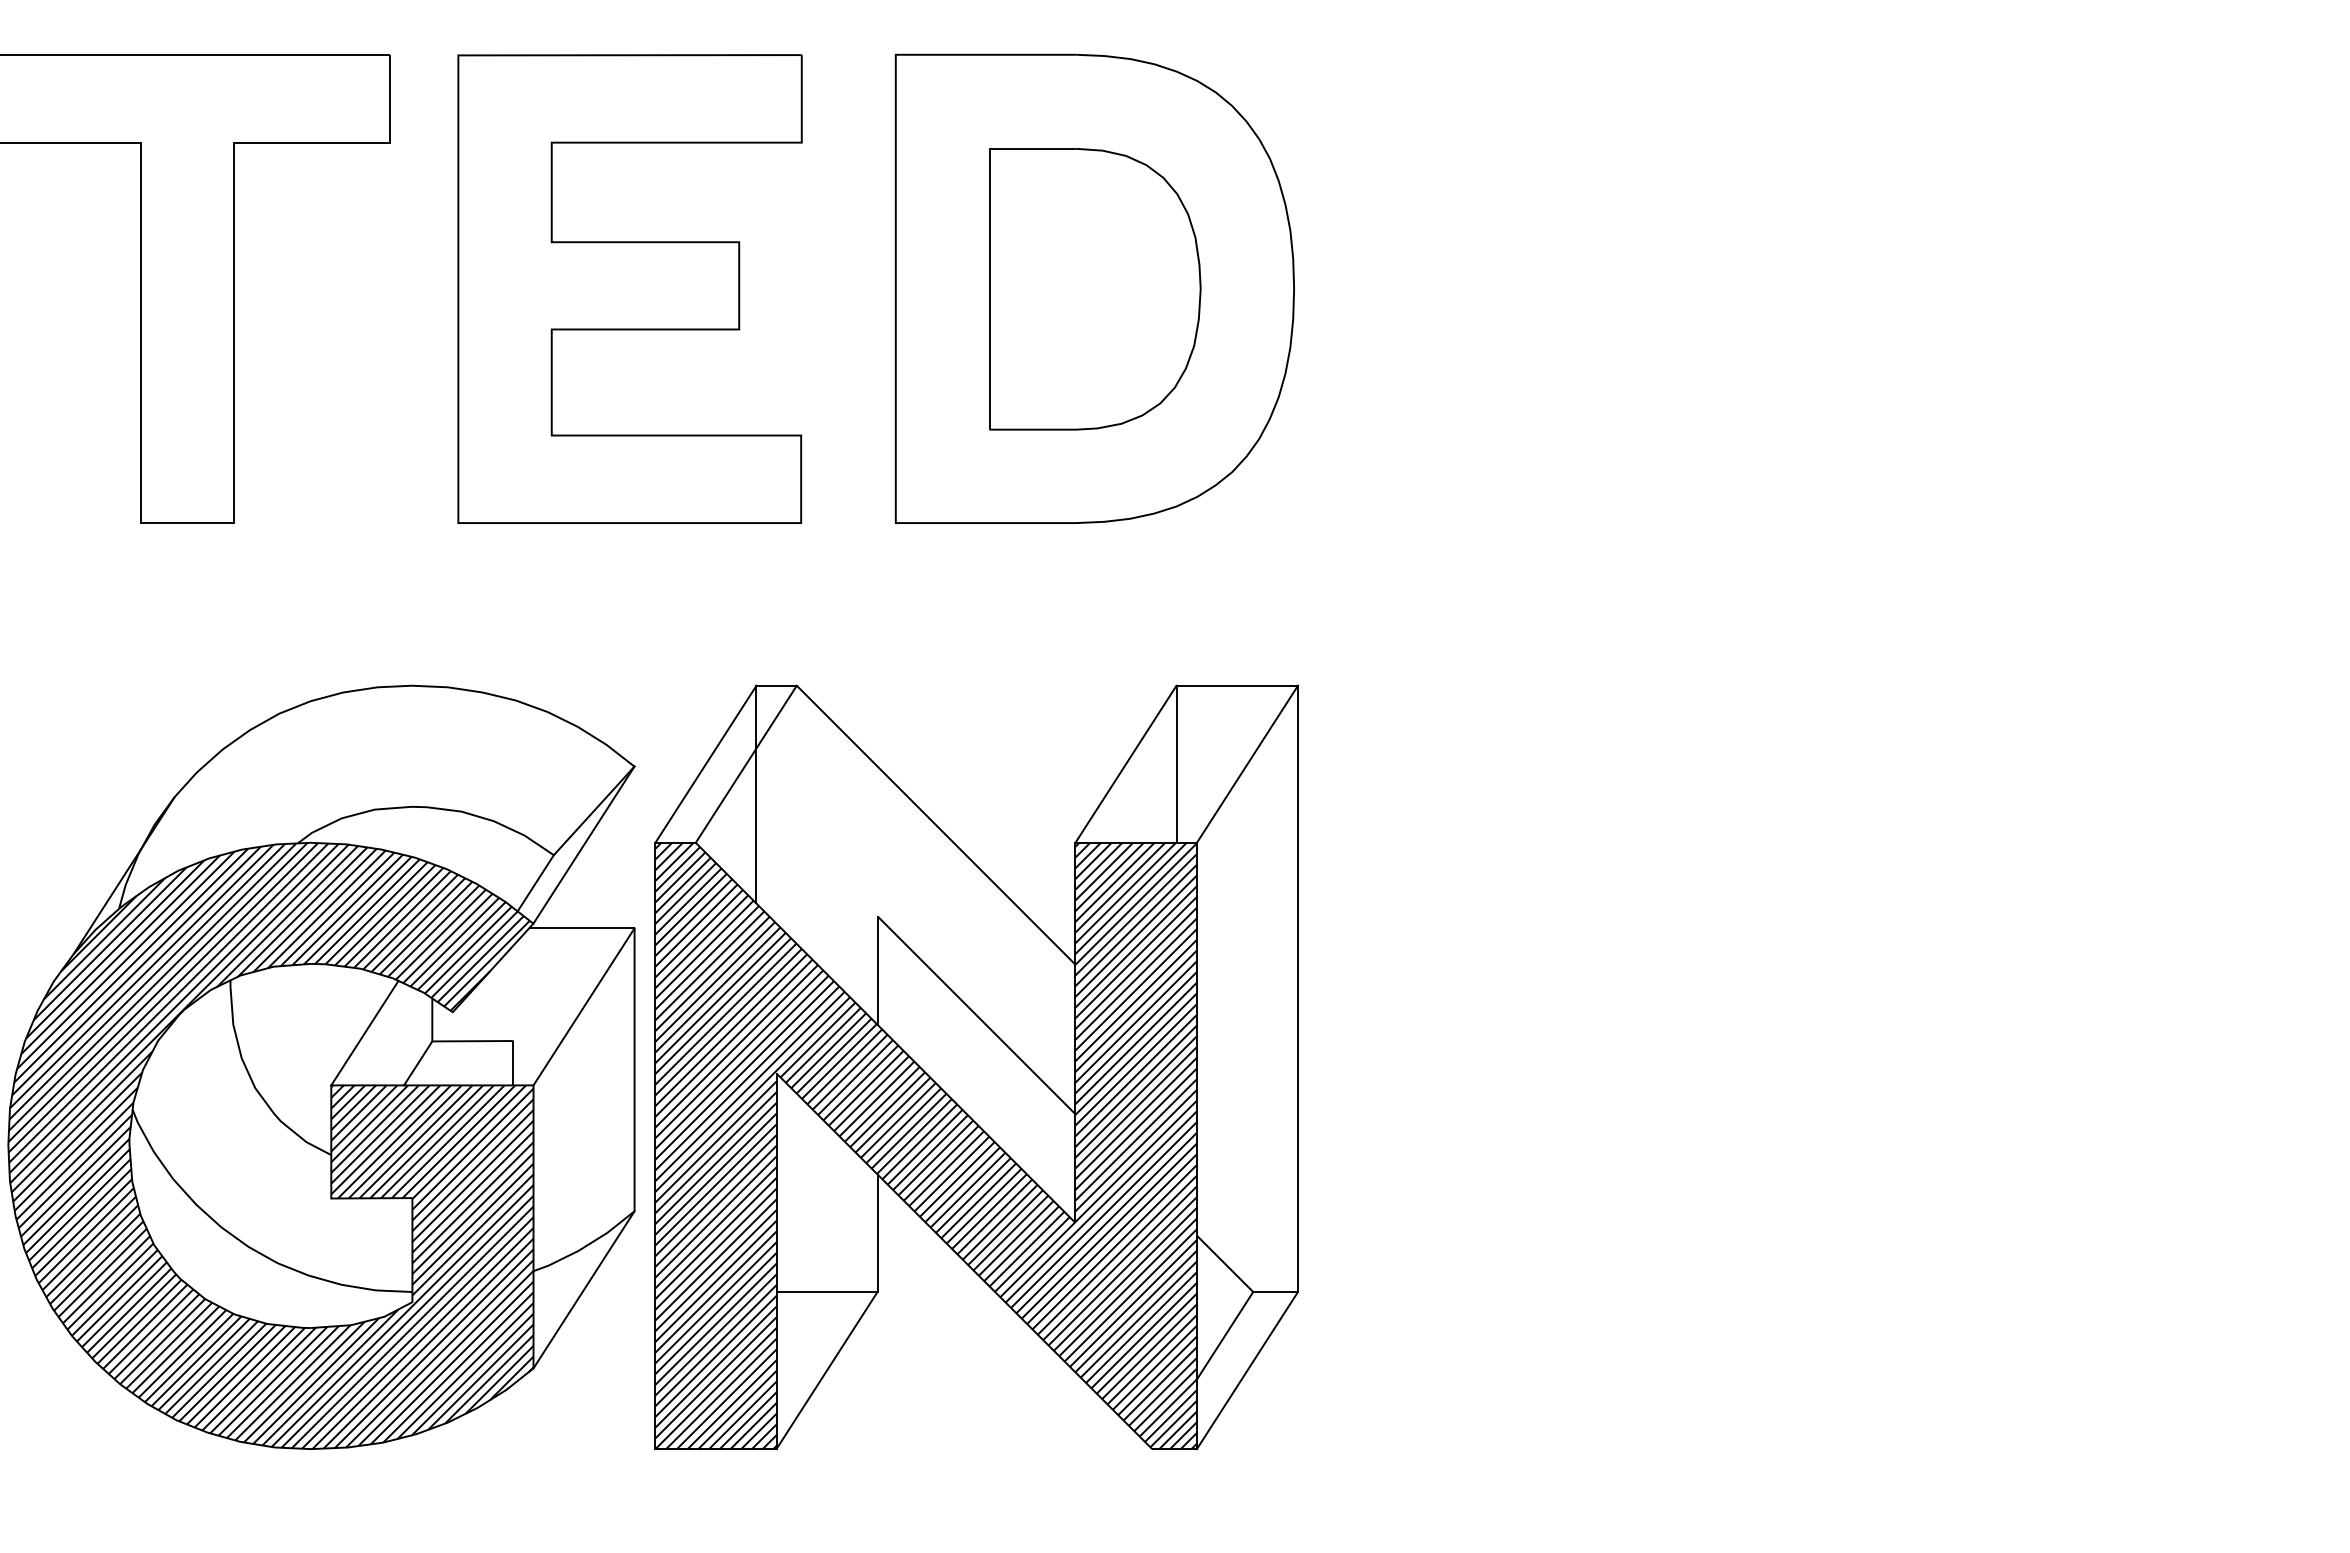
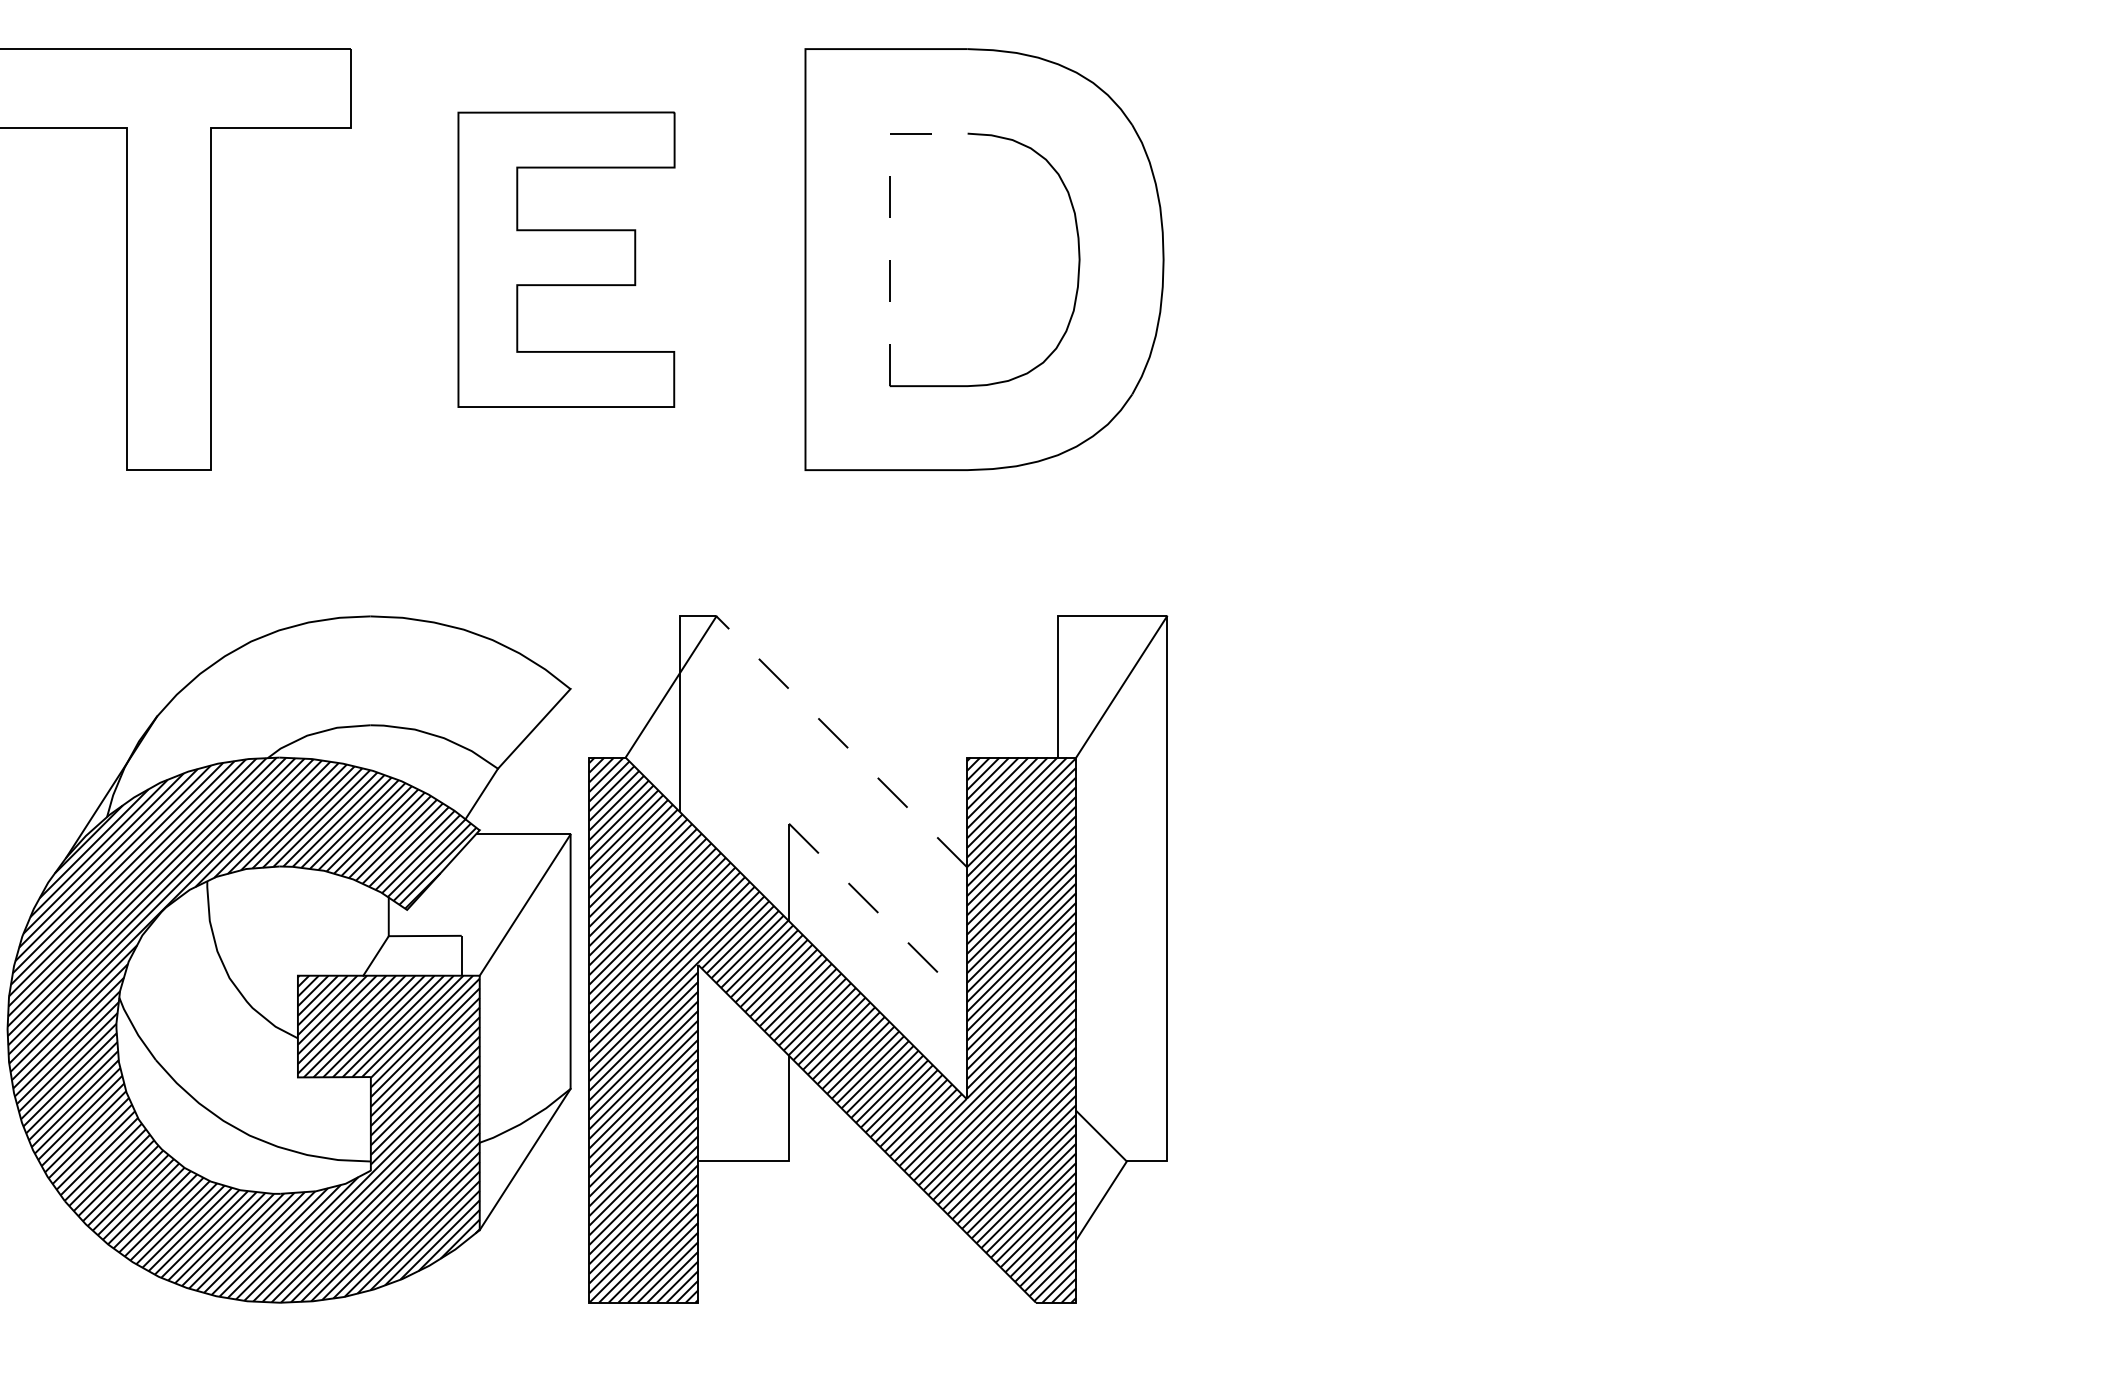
line: (989, 244) -> (889, 219), solid -> dashed
part: (629, 288) -> (566, 259), size x0.7
line: (705, 763) -> (634, 686), removed
line: (1125, 763) -> (1011, 686), removed
line: (935, 824) -> (841, 741), solid -> dashed
line: (583, 844) -> (524, 759), removed
line: (976, 1015) -> (878, 912), solid -> dashed
line: (364, 1032) -> (327, 928), removed
line: (826, 1370) -> (743, 1232), removed
line: (1246, 1370) -> (1120, 1232), removed

